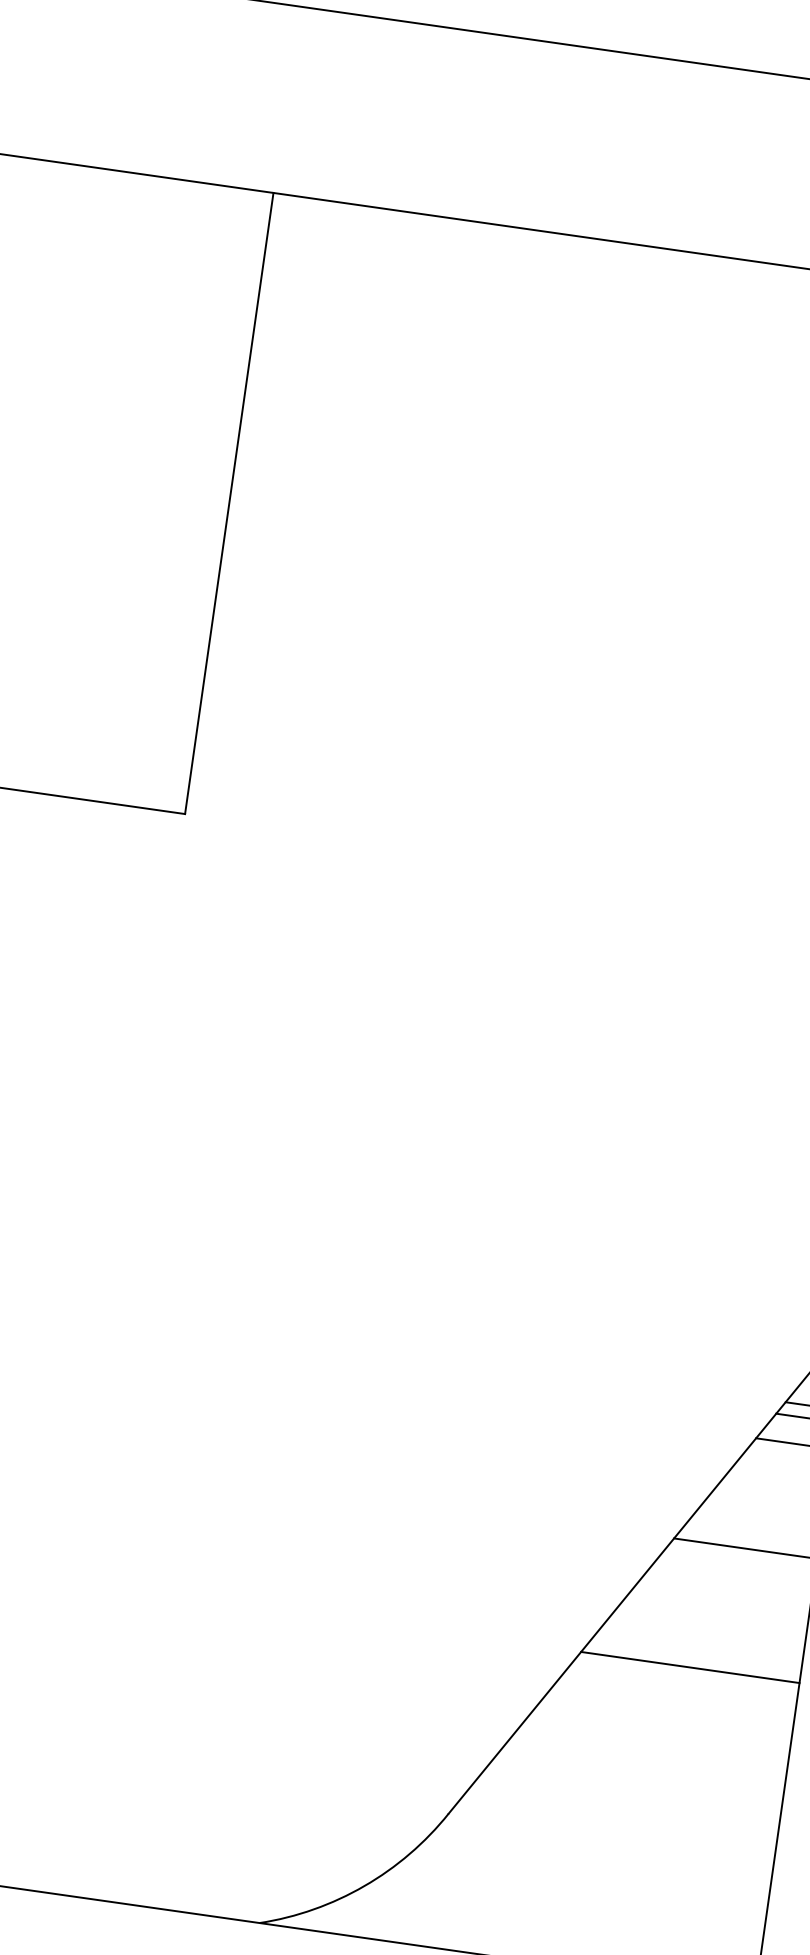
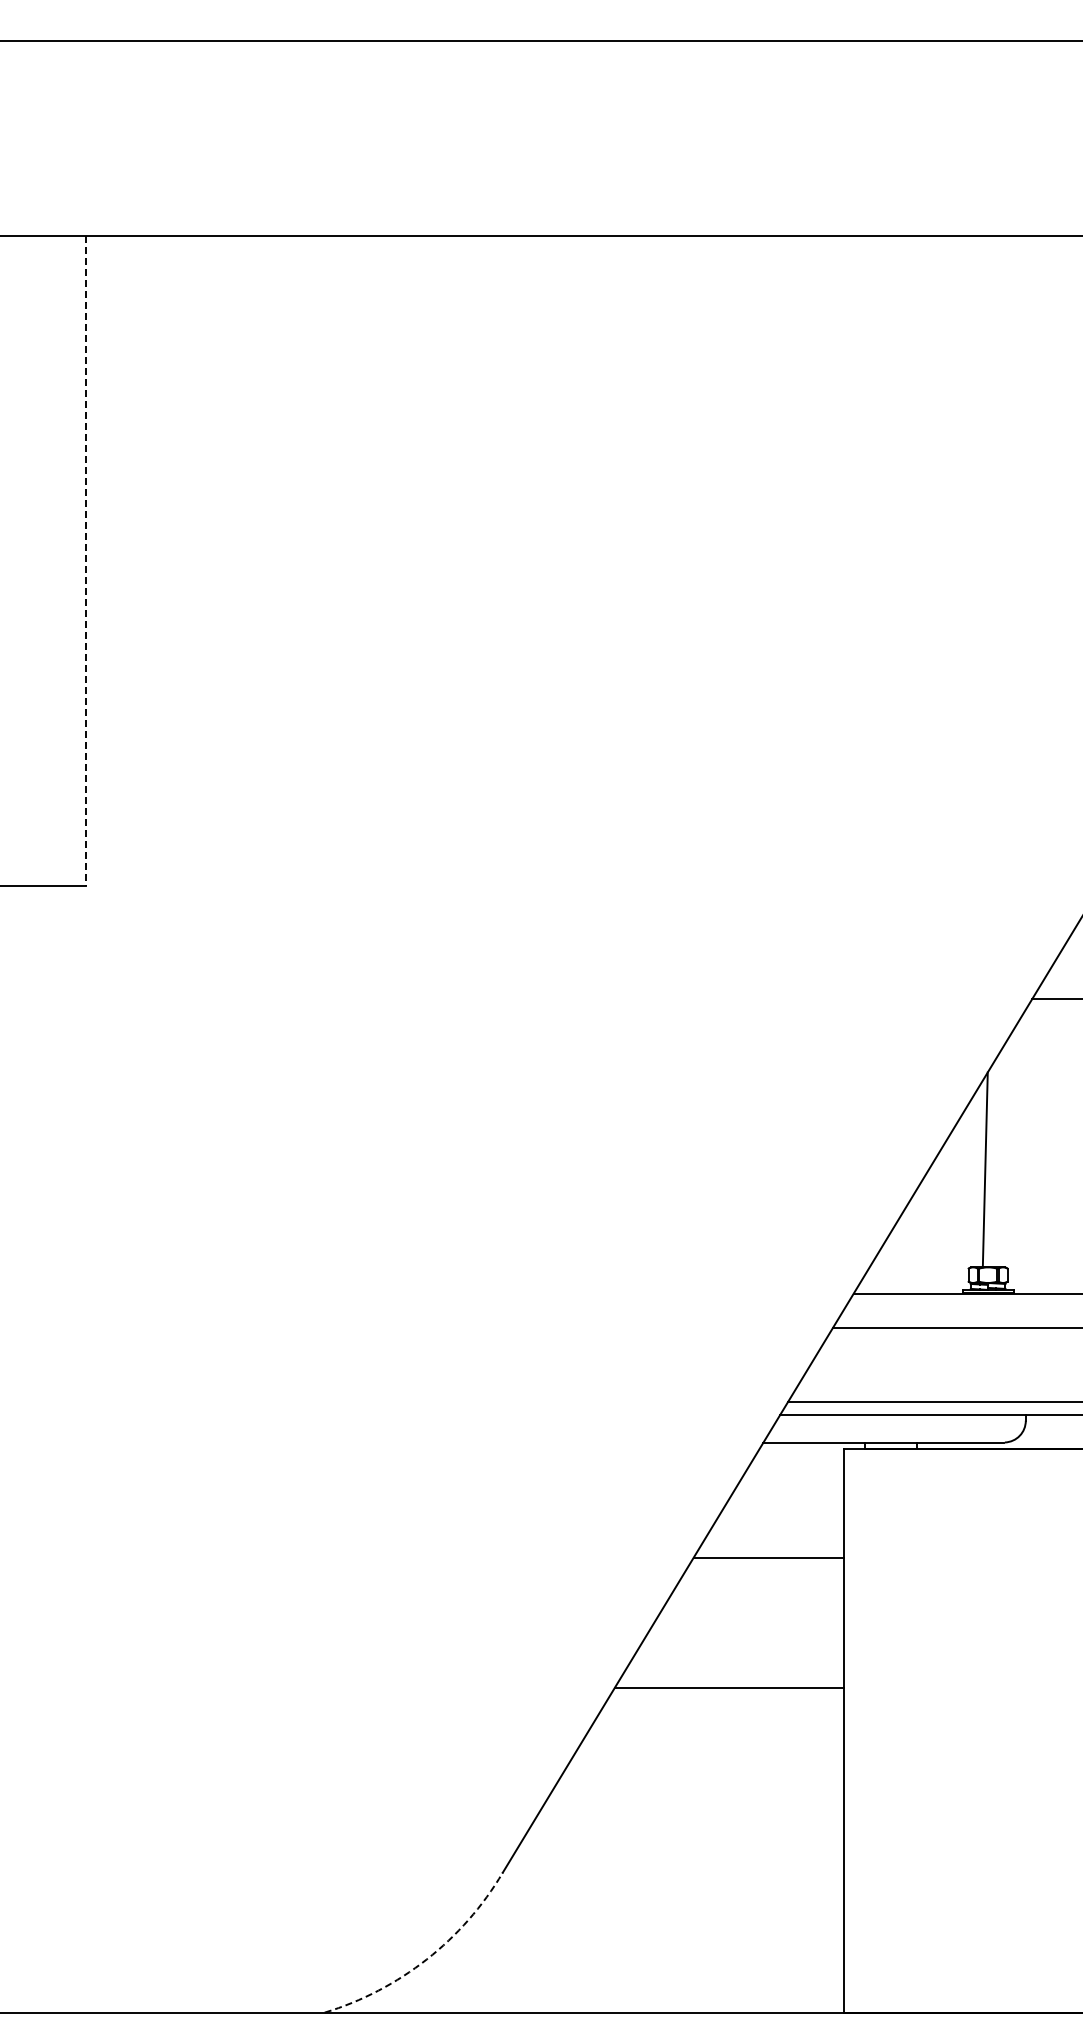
line: (229, 503) -> (86, 560), solid -> dashed
arc: (364, 1886) -> (426, 1959), solid -> dashed

